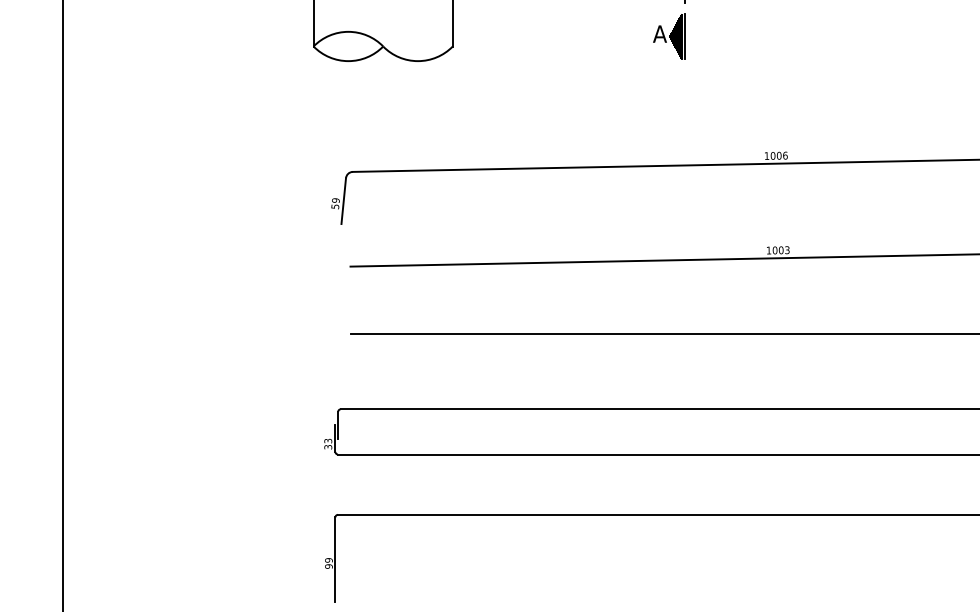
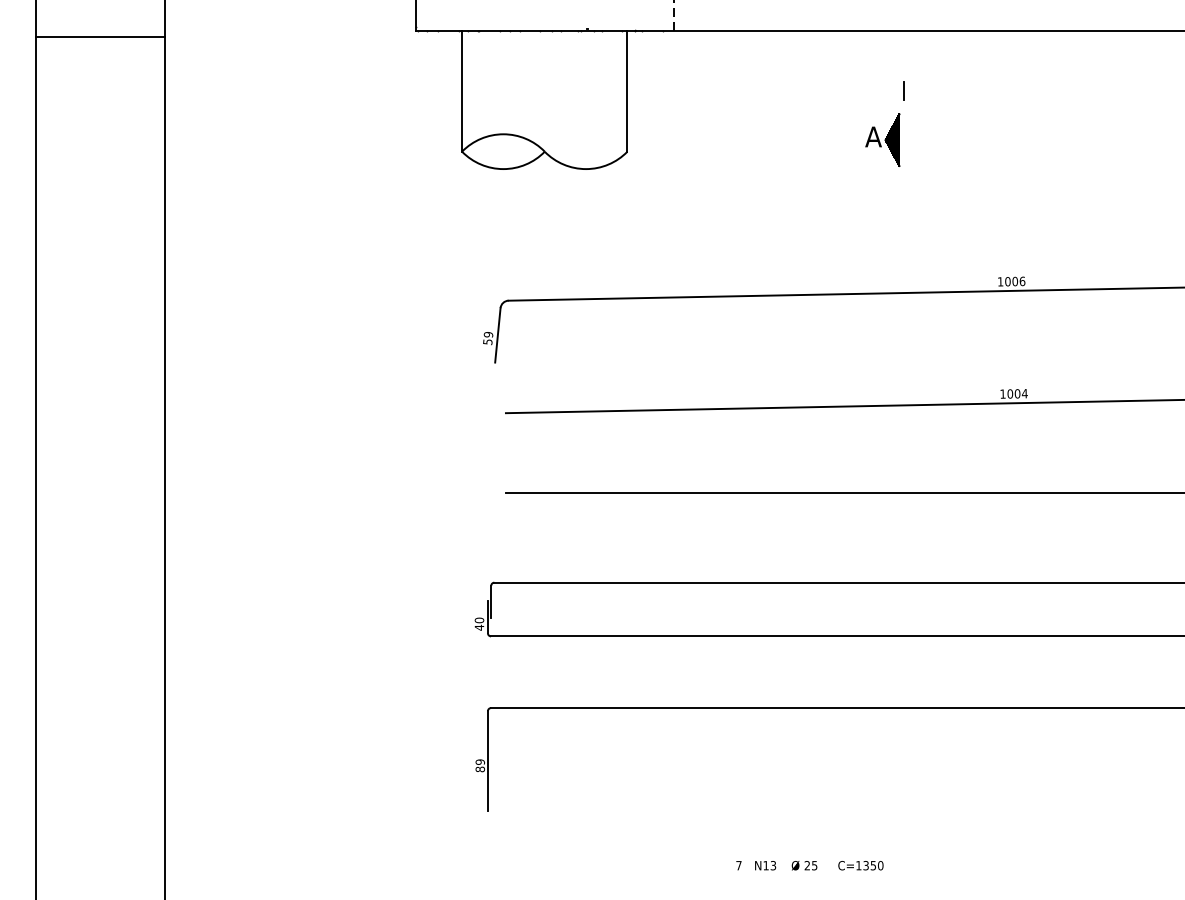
line: (685, 36) -> (903, 139), removed
text: (787, 250) -> (1024, 393), 1003 -> 1004
text: (328, 443) -> (479, 623), 33 -> 40
text: (328, 566) -> (479, 769), 99 -> 89

